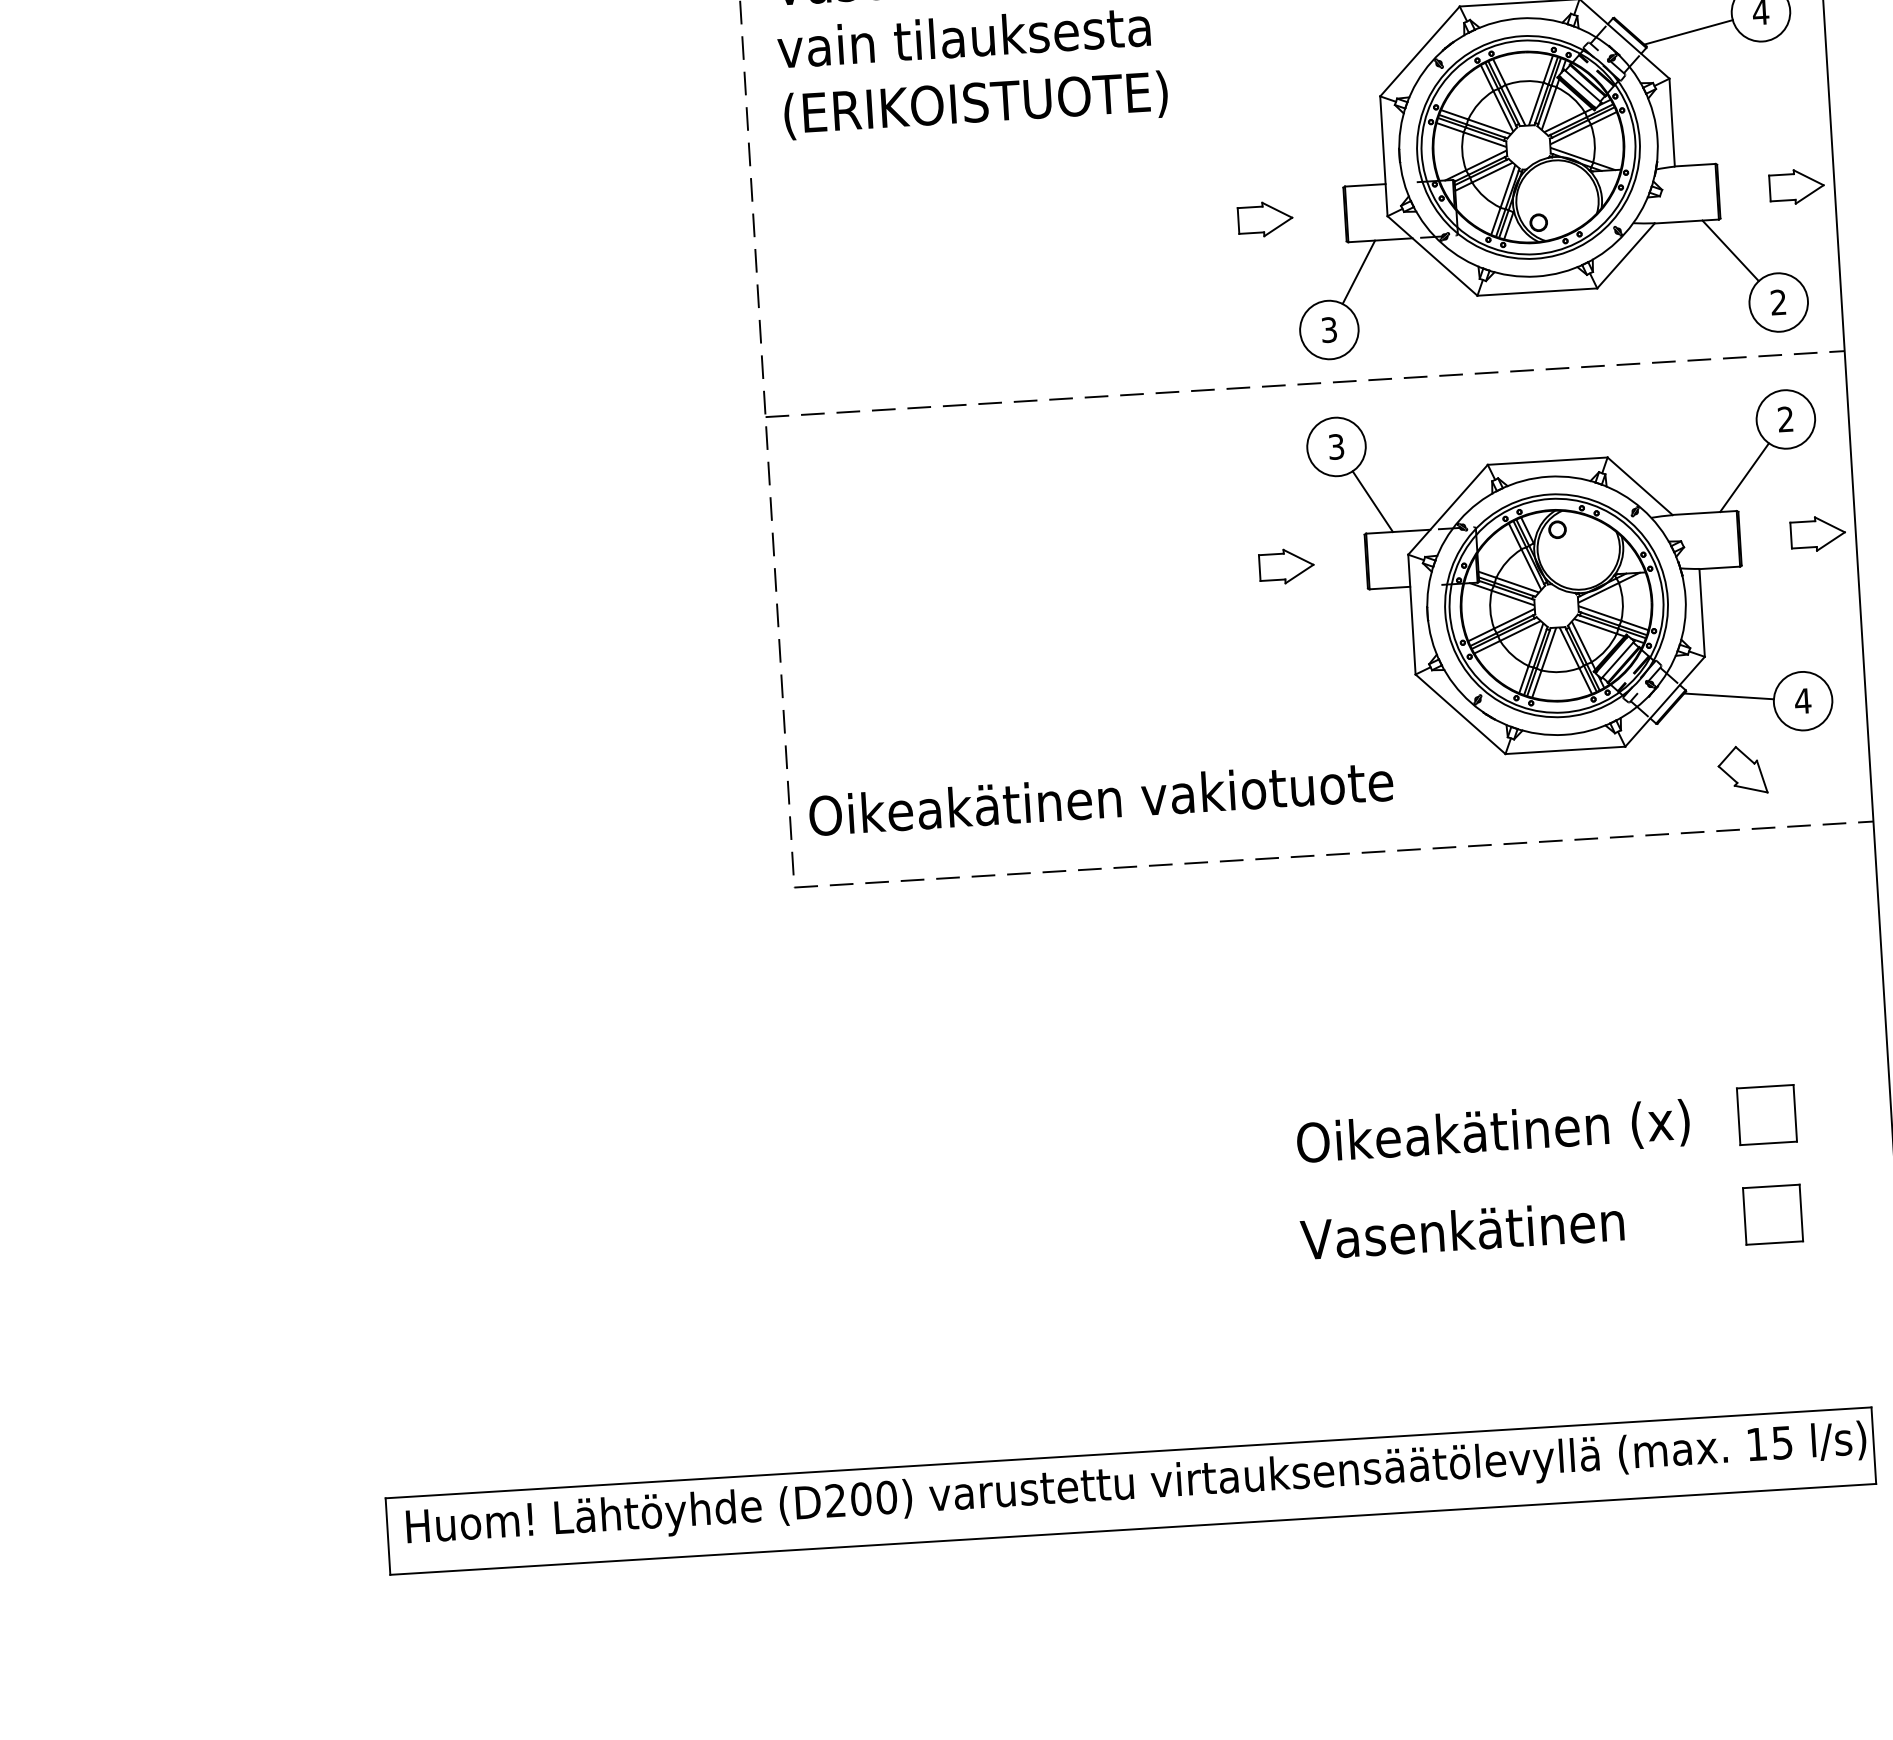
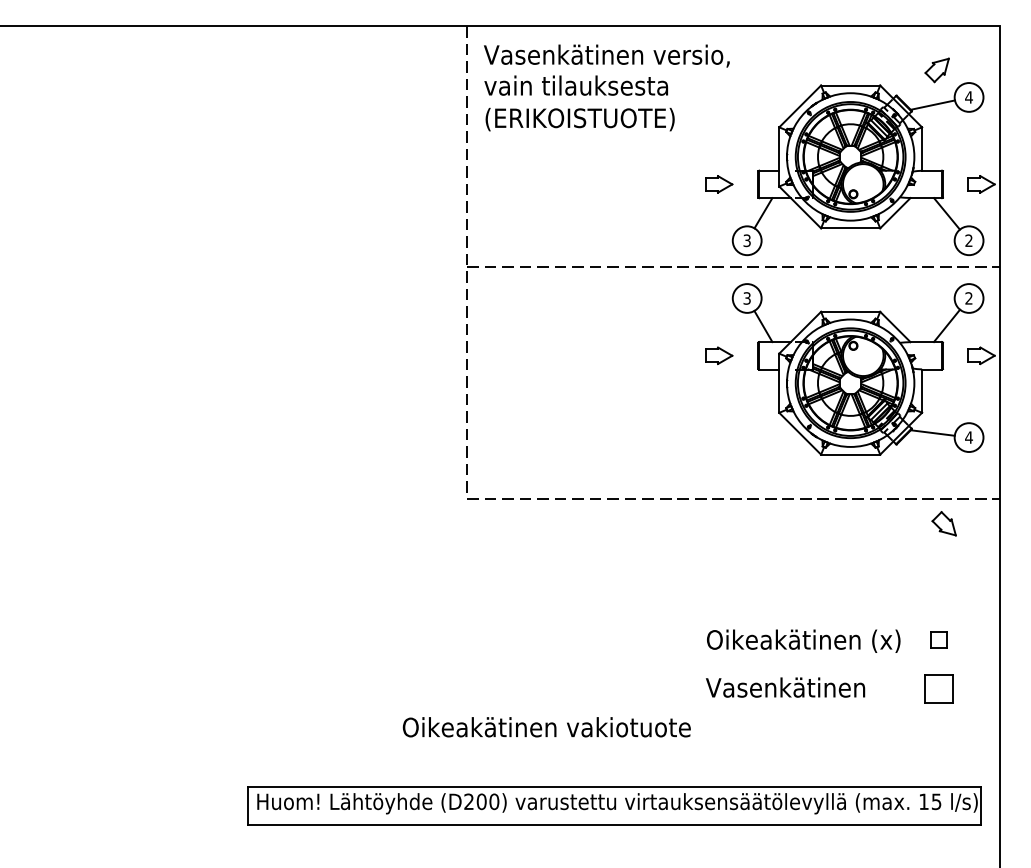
part: (1741, 769) -> (943, 523), moved
text: (1100, 798) -> (546, 727), moved
part: (1766, 1113) -> (938, 639), size x0.6

